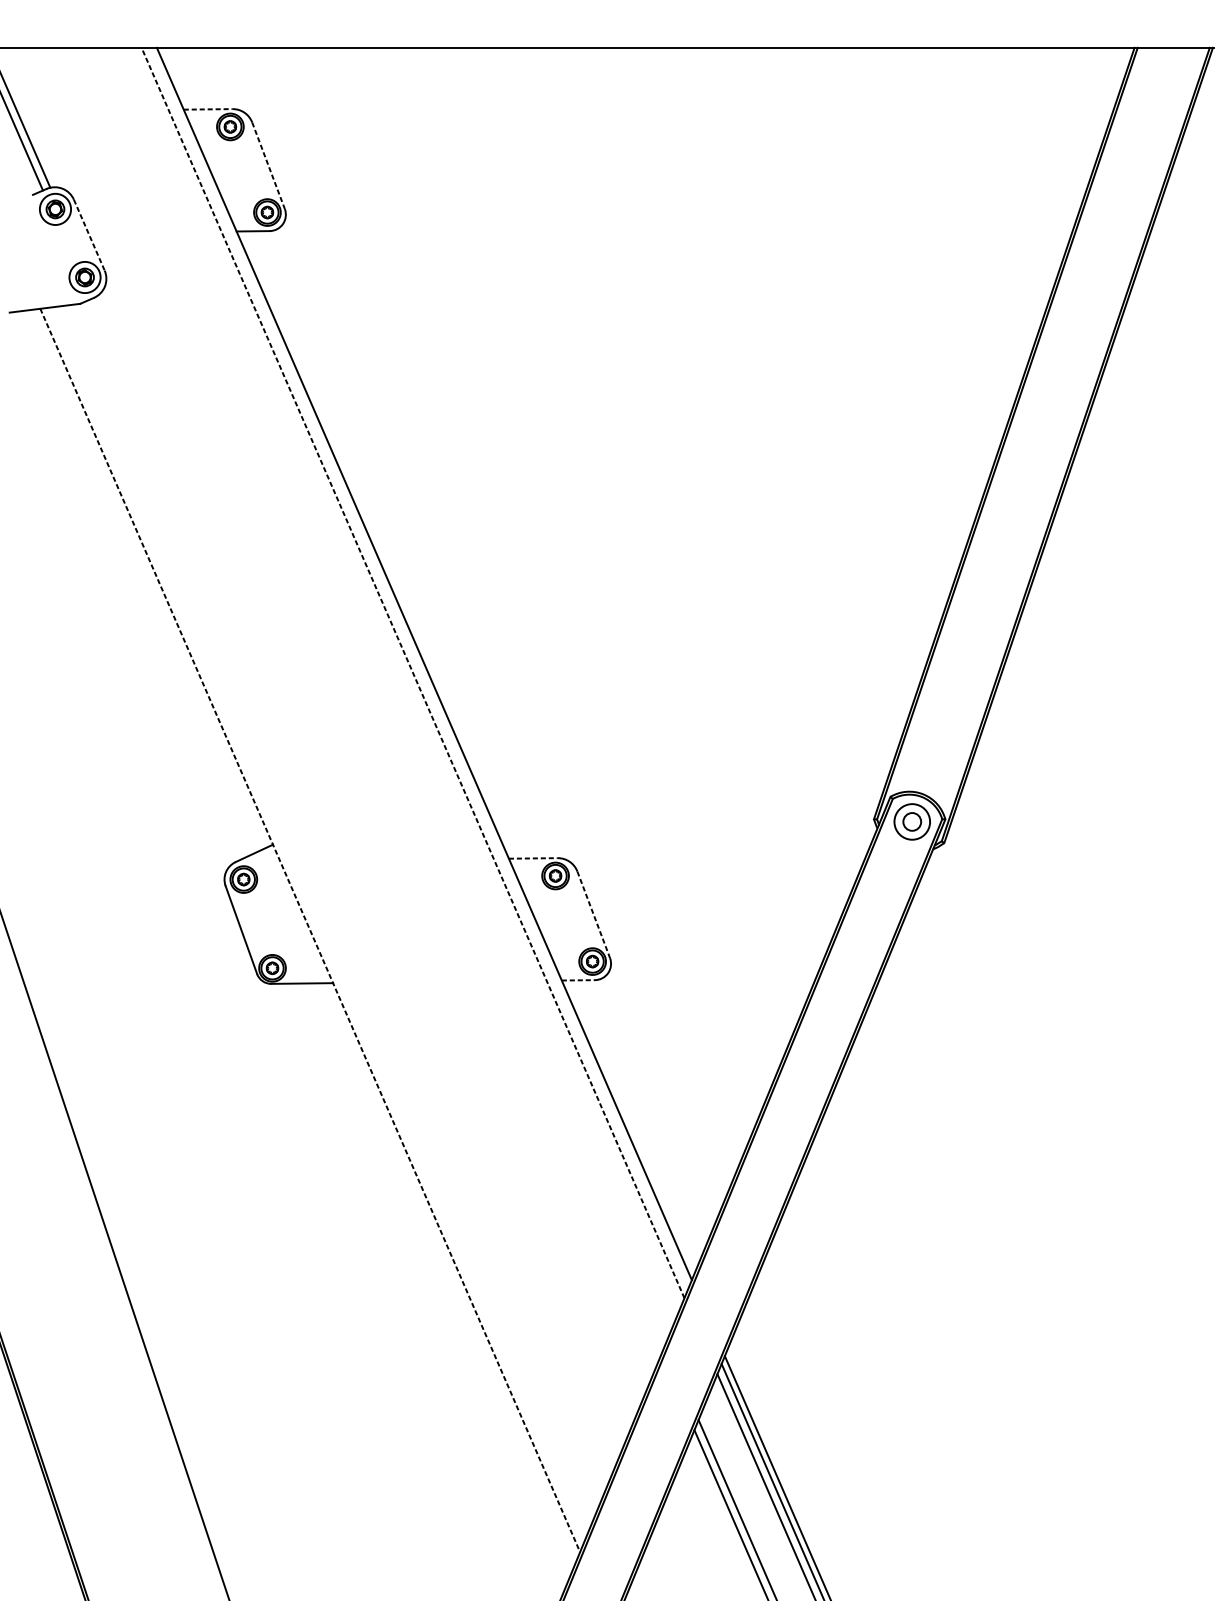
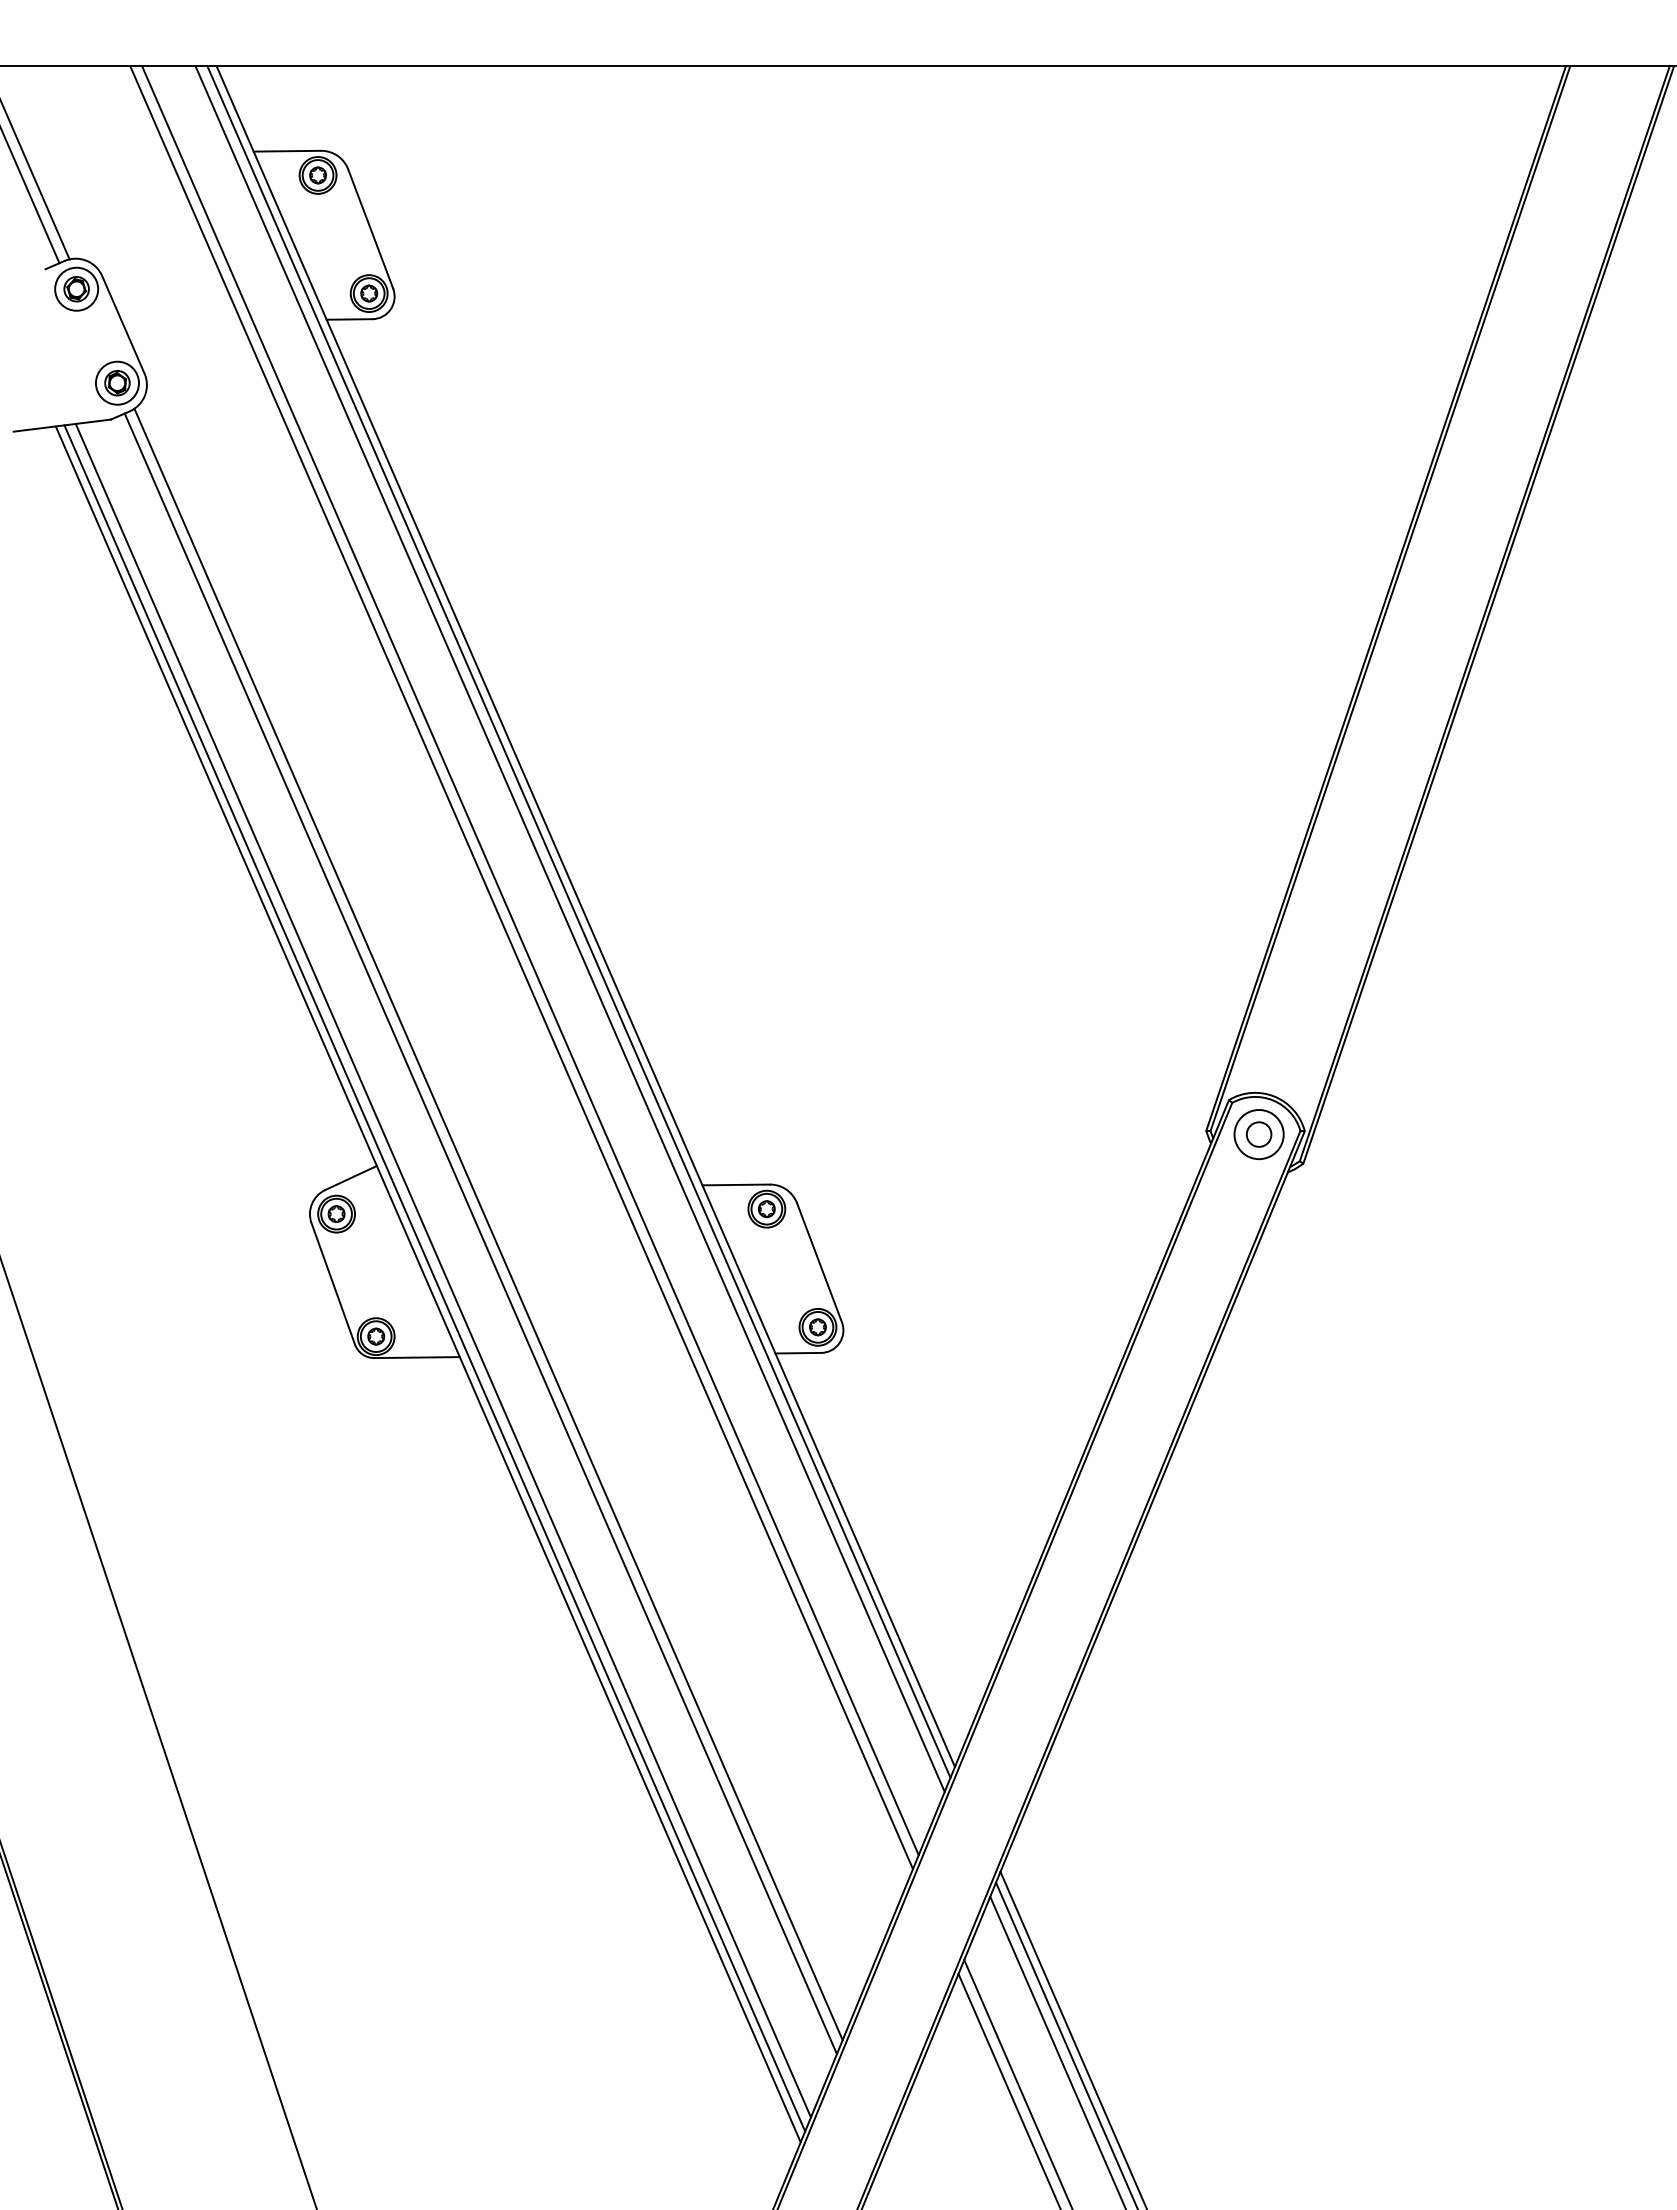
line: (208, 109) -> (287, 151), dashed -> solid
line: (268, 166) -> (370, 229), dashed -> solid
line: (89, 235) -> (123, 325), dashed -> solid
line: (419, 667) -> (578, 921), added
line: (413, 673) -> (570, 929), dashed -> solid
line: (384, 695) -> (530, 960), added
line: (377, 700) -> (521, 967), added
line: (533, 858) -> (736, 1184), dashed -> solid
line: (353, 887) -> (488, 1224), added
line: (348, 893) -> (480, 1233), added
line: (593, 914) -> (819, 1262), dashed -> solid
line: (320, 920) -> (442, 1270), added
line: (314, 926) -> (434, 1278), added
line: (310, 930) -> (428, 1284), dashed -> solid
line: (578, 980) -> (798, 1353), dashed -> solid

